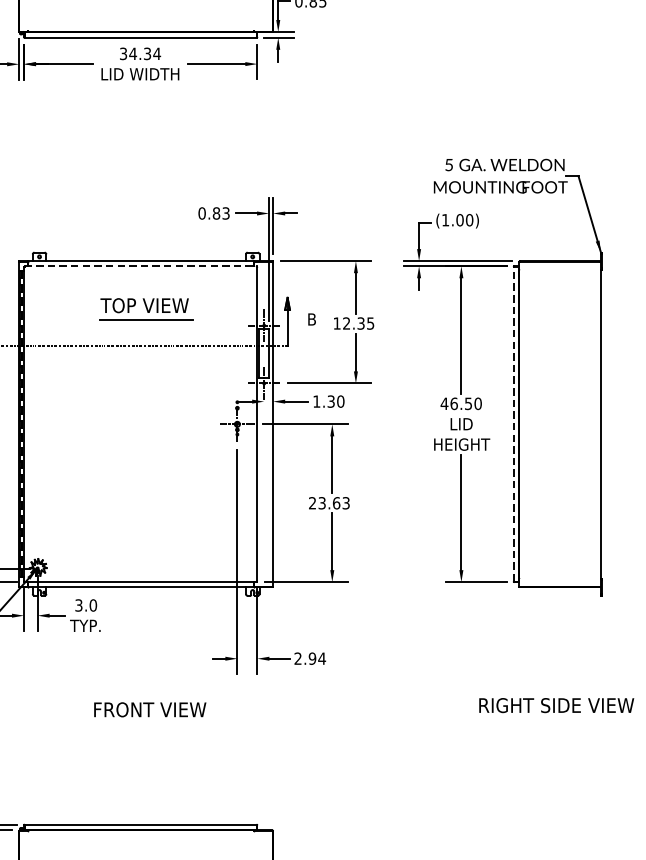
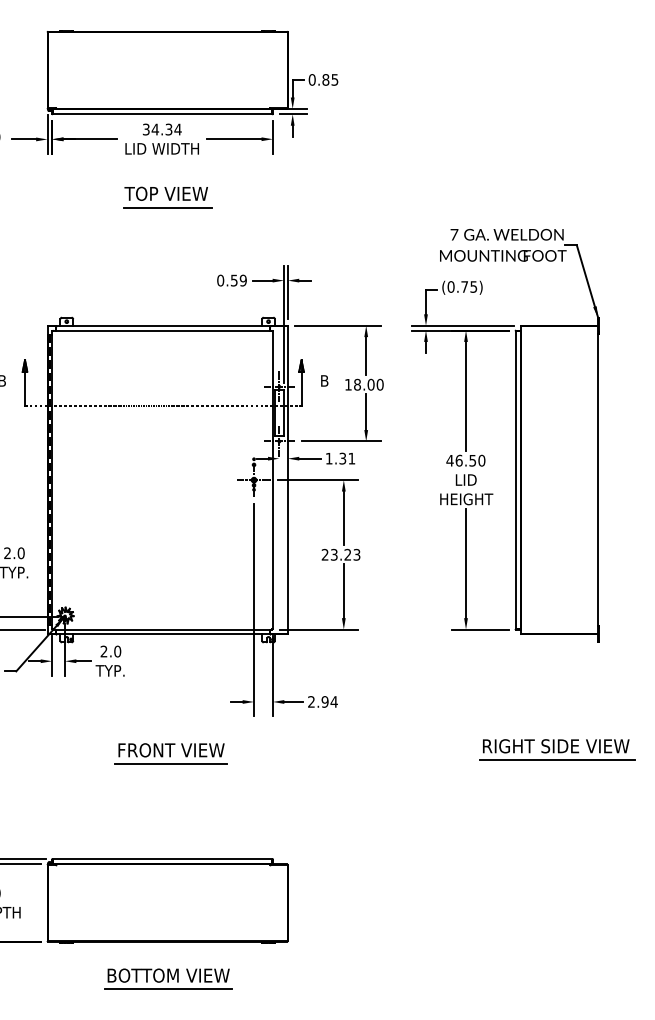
text: (449, 164) -> (454, 234), 5 -> 7
text: (220, 213) -> (238, 280), 0.83 -> 0.59
text: (457, 219) -> (462, 286), (1.00) -> (0.75)
line: (140, 266) -> (162, 330), dashed -> solid
part: (145, 309) -> (167, 197), moved
text: (358, 323) -> (368, 384), 12.35 -> 18.00
text: (340, 401) -> (351, 458), 1.30 -> 1.31
line: (513, 424) -> (515, 480), dashed -> solid
text: (336, 502) -> (347, 554), 23.63 -> 23.23
text: (78, 605) -> (103, 651), 3.0 -> 2.0
line: (558, 720) -> (557, 760), added
line: (150, 724) -> (171, 764), added

